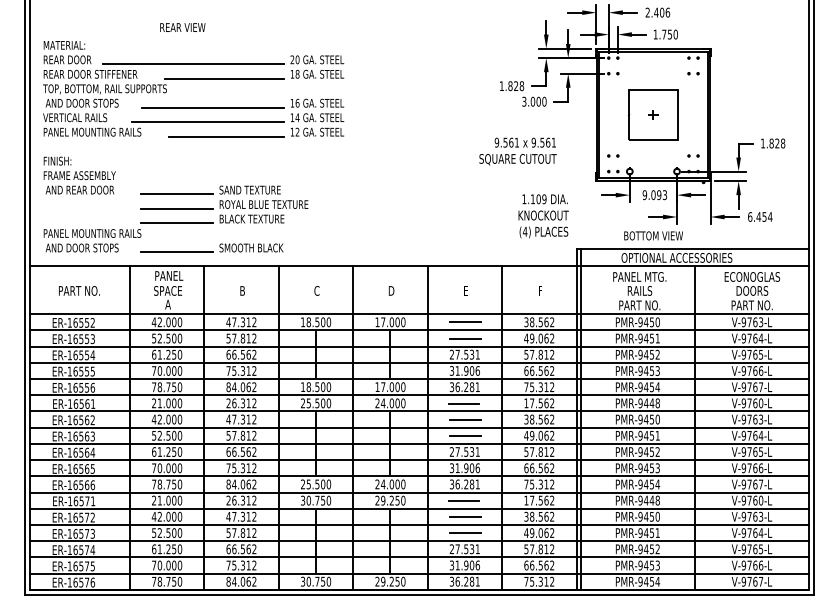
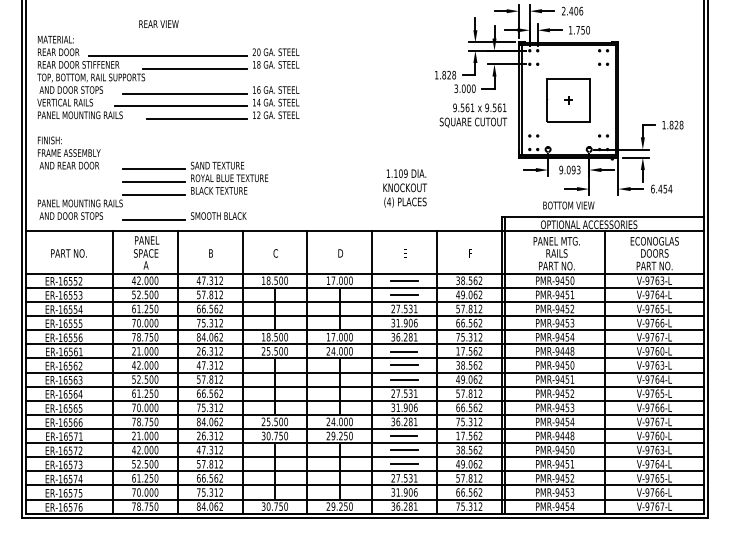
text: (517, 151) -> (472, 115), moved
text: (543, 216) -> (405, 188), moved

